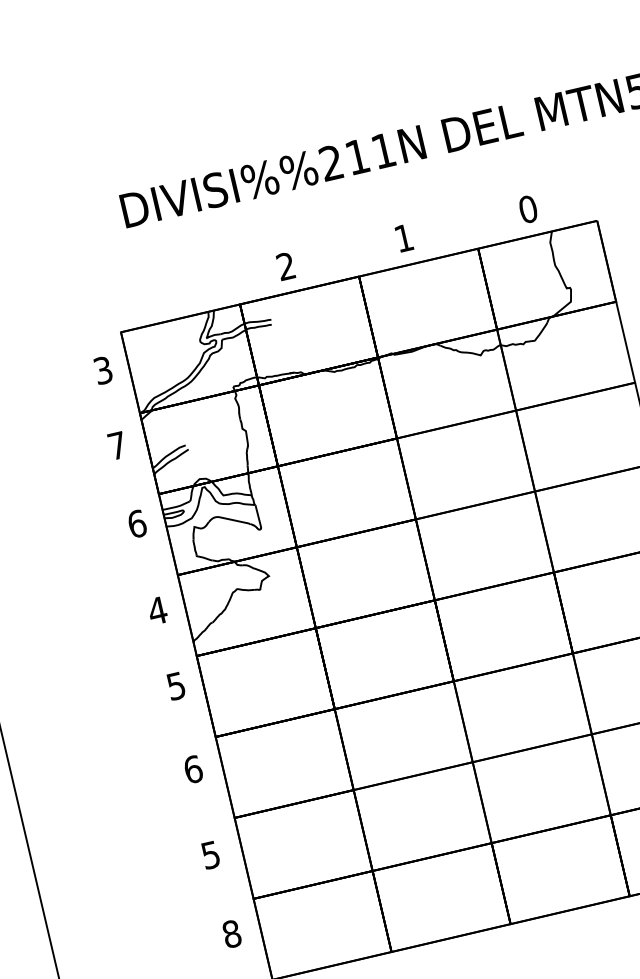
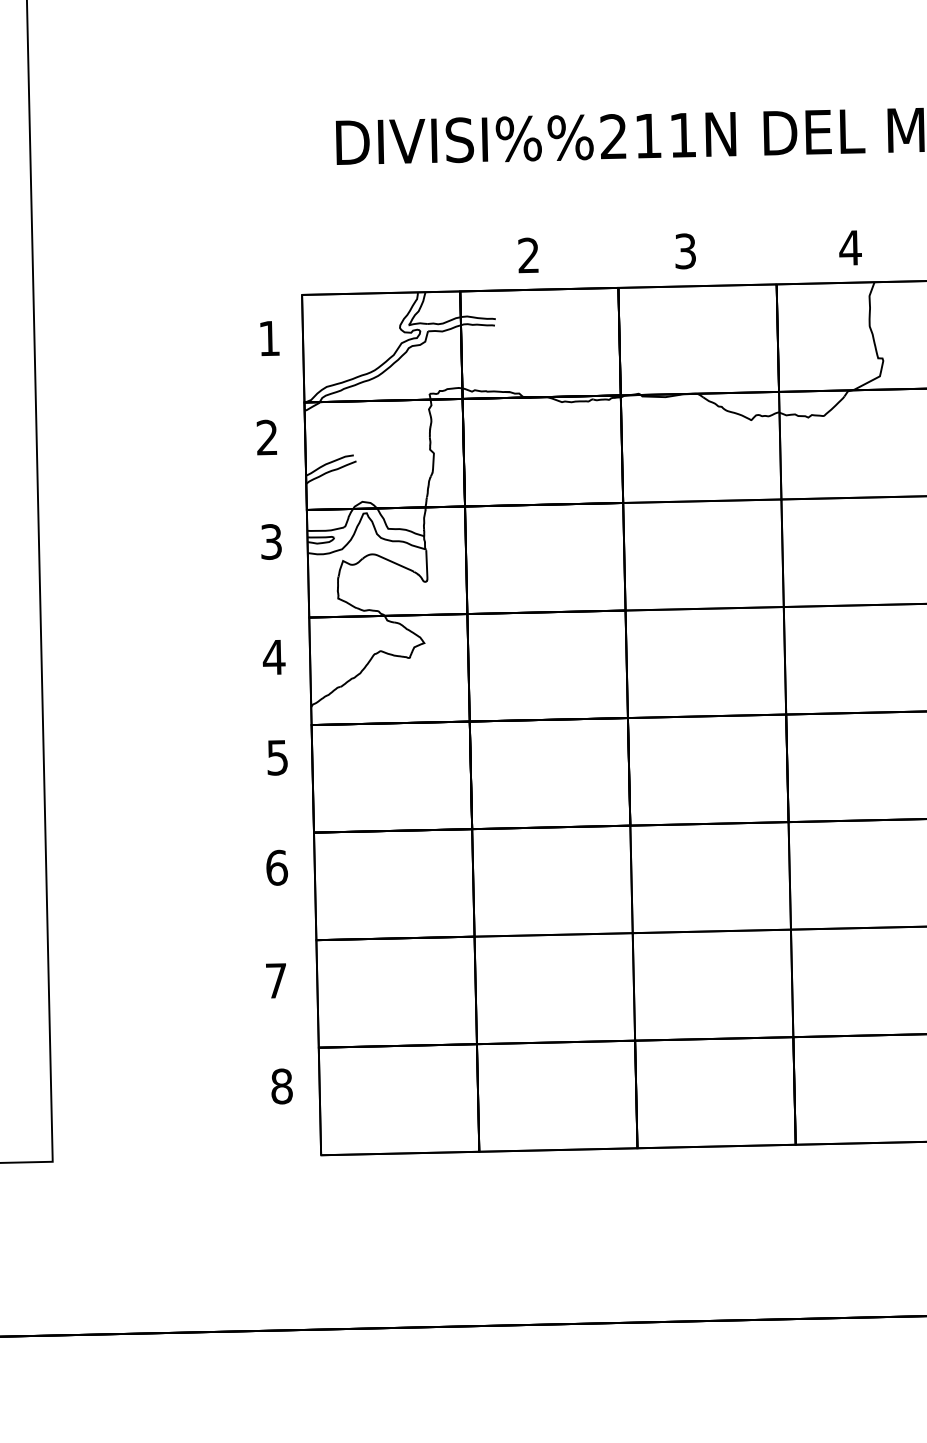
text: (528, 209) -> (850, 247), 0 -> 4
text: (404, 238) -> (685, 251), 1 -> 3
text: (103, 370) -> (269, 338), 3 -> 1
text: (116, 445) -> (266, 437), 7 -> 2
text: (137, 523) -> (271, 541), 6 -> 3
text: (210, 854) -> (276, 980), 5 -> 7

